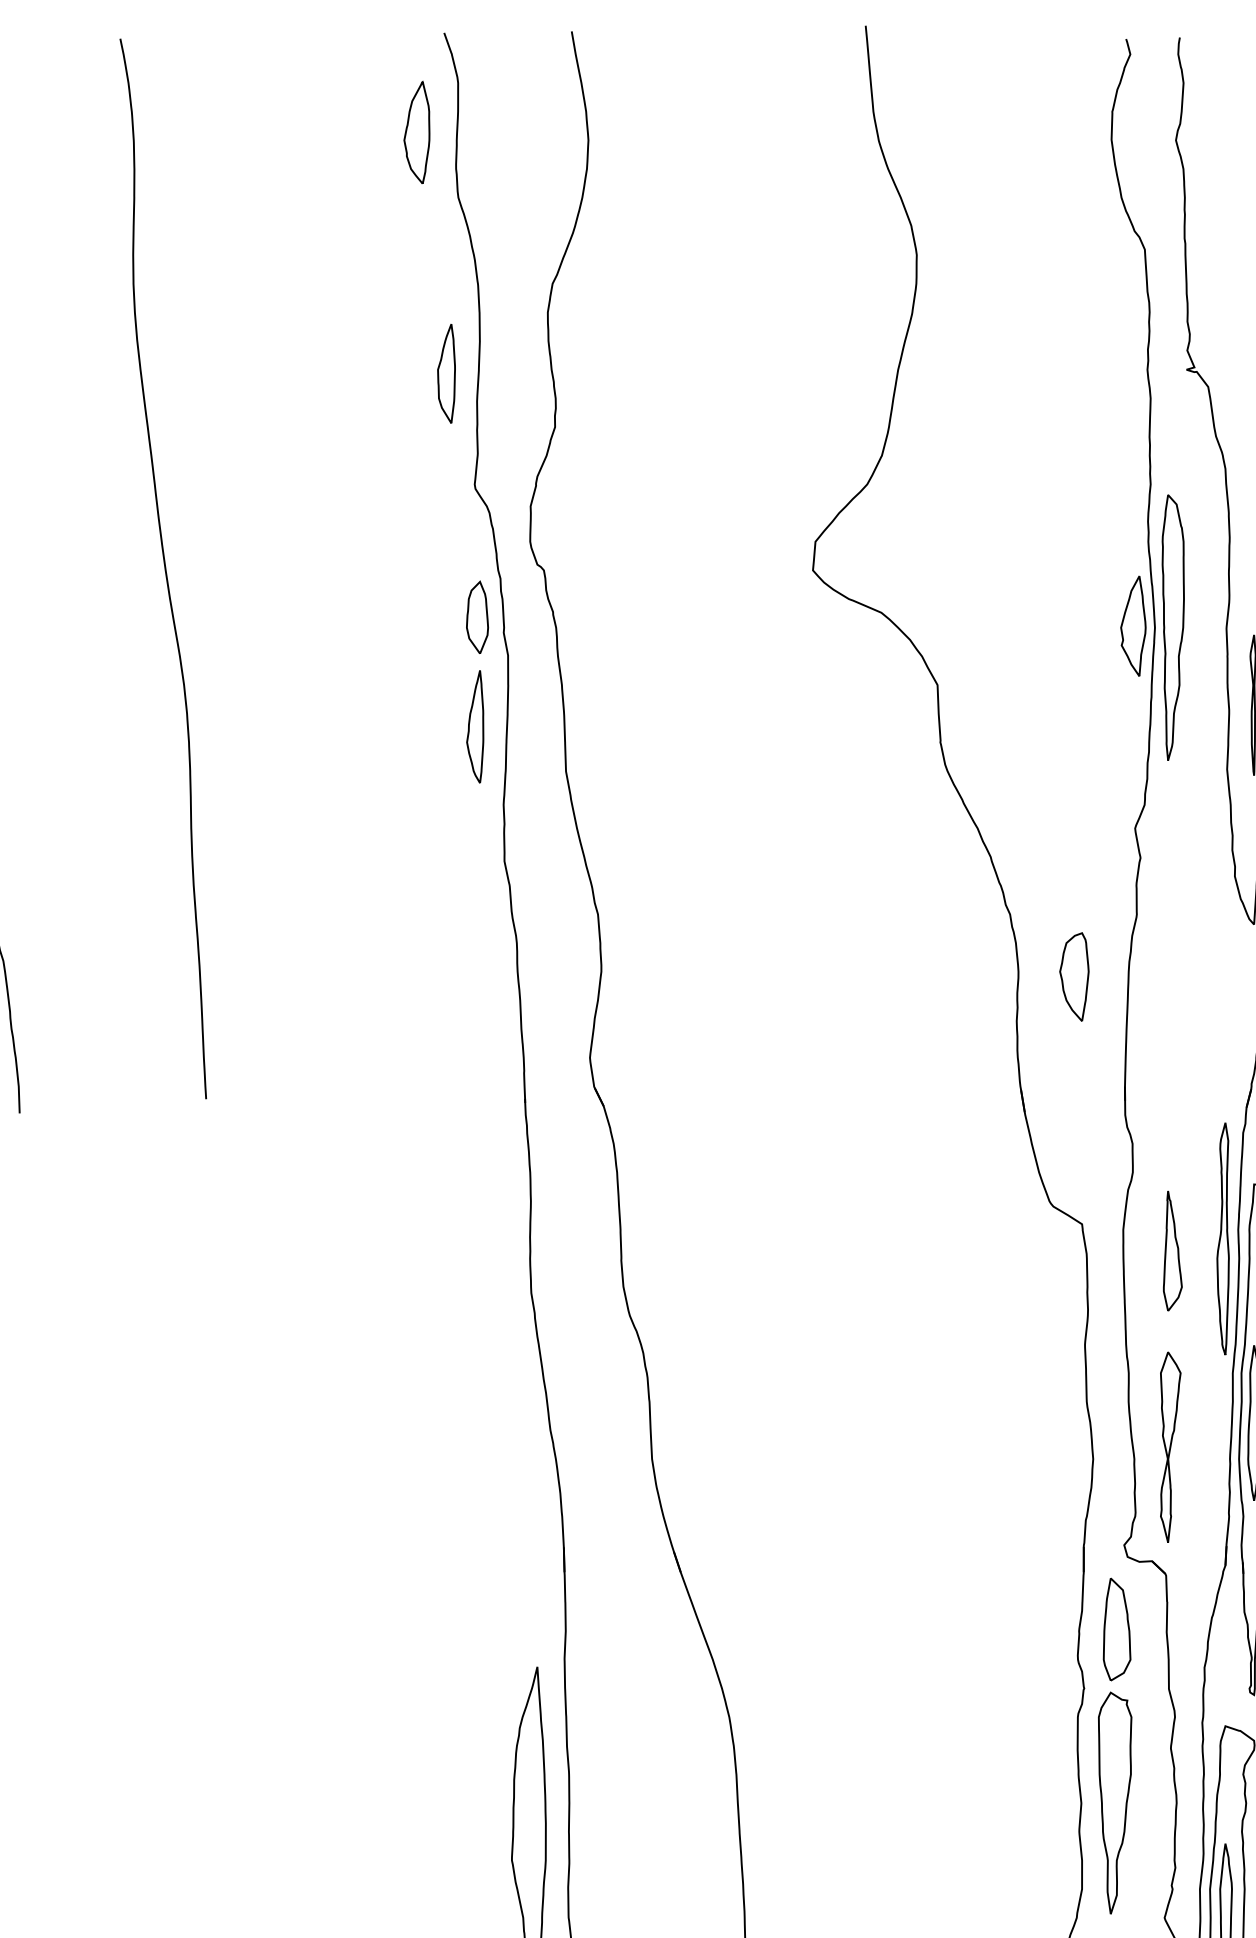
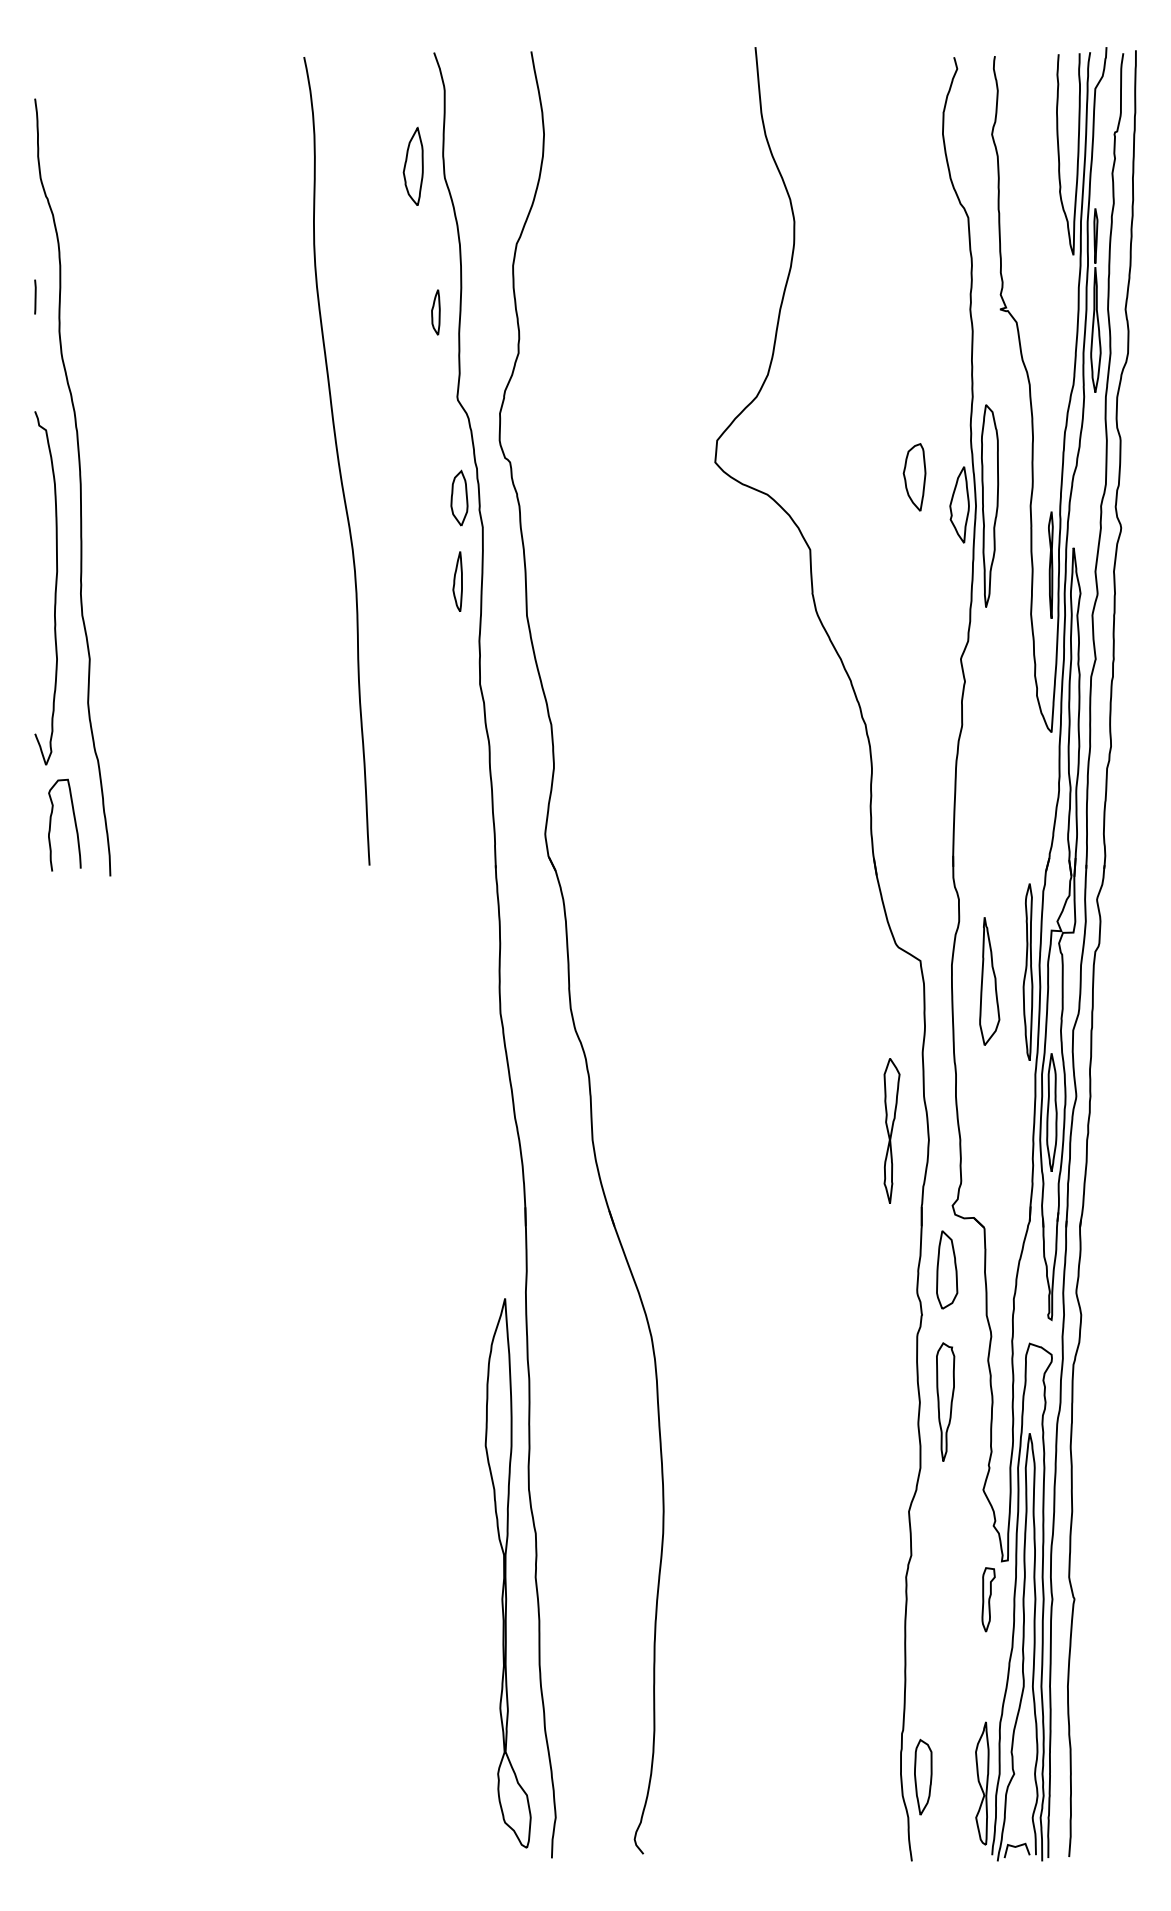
part: (415, 131) -> (412, 165), moved
part: (446, 373) -> (435, 312), size x0.6
curve: (164, 569) -> (337, 461), moved
part: (474, 726) -> (457, 581), size x0.7
part: (1074, 977) -> (914, 477), moved
part: (1172, 1251) -> (989, 981), size x1.4
part: (1170, 1446) -> (891, 1130), moved
part: (1114, 1802) -> (945, 1401), size x0.7

